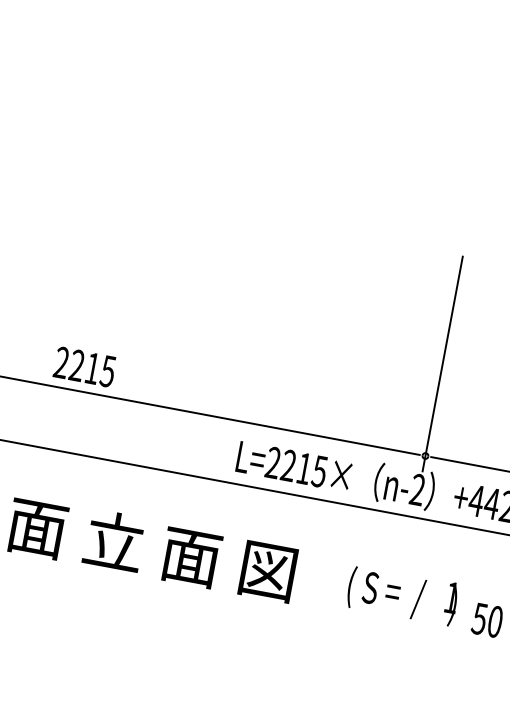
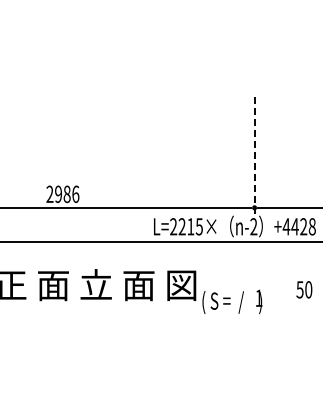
line: (442, 363) -> (254, 156), solid -> dashed
text: (93, 368) -> (67, 194), 2215 -> 2986
text: (403, 594) -> (232, 301), moved

